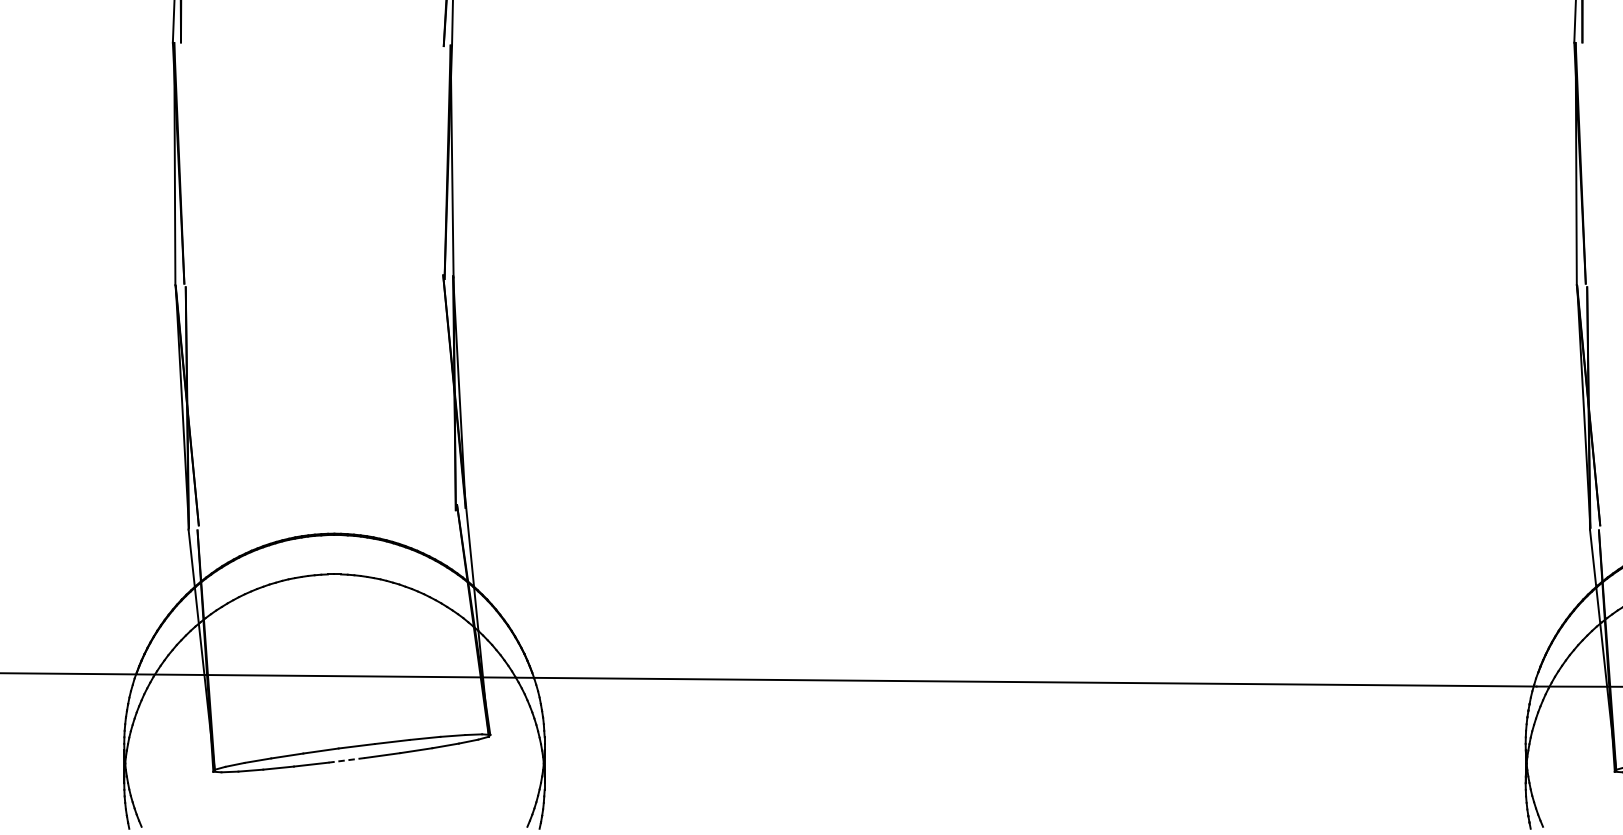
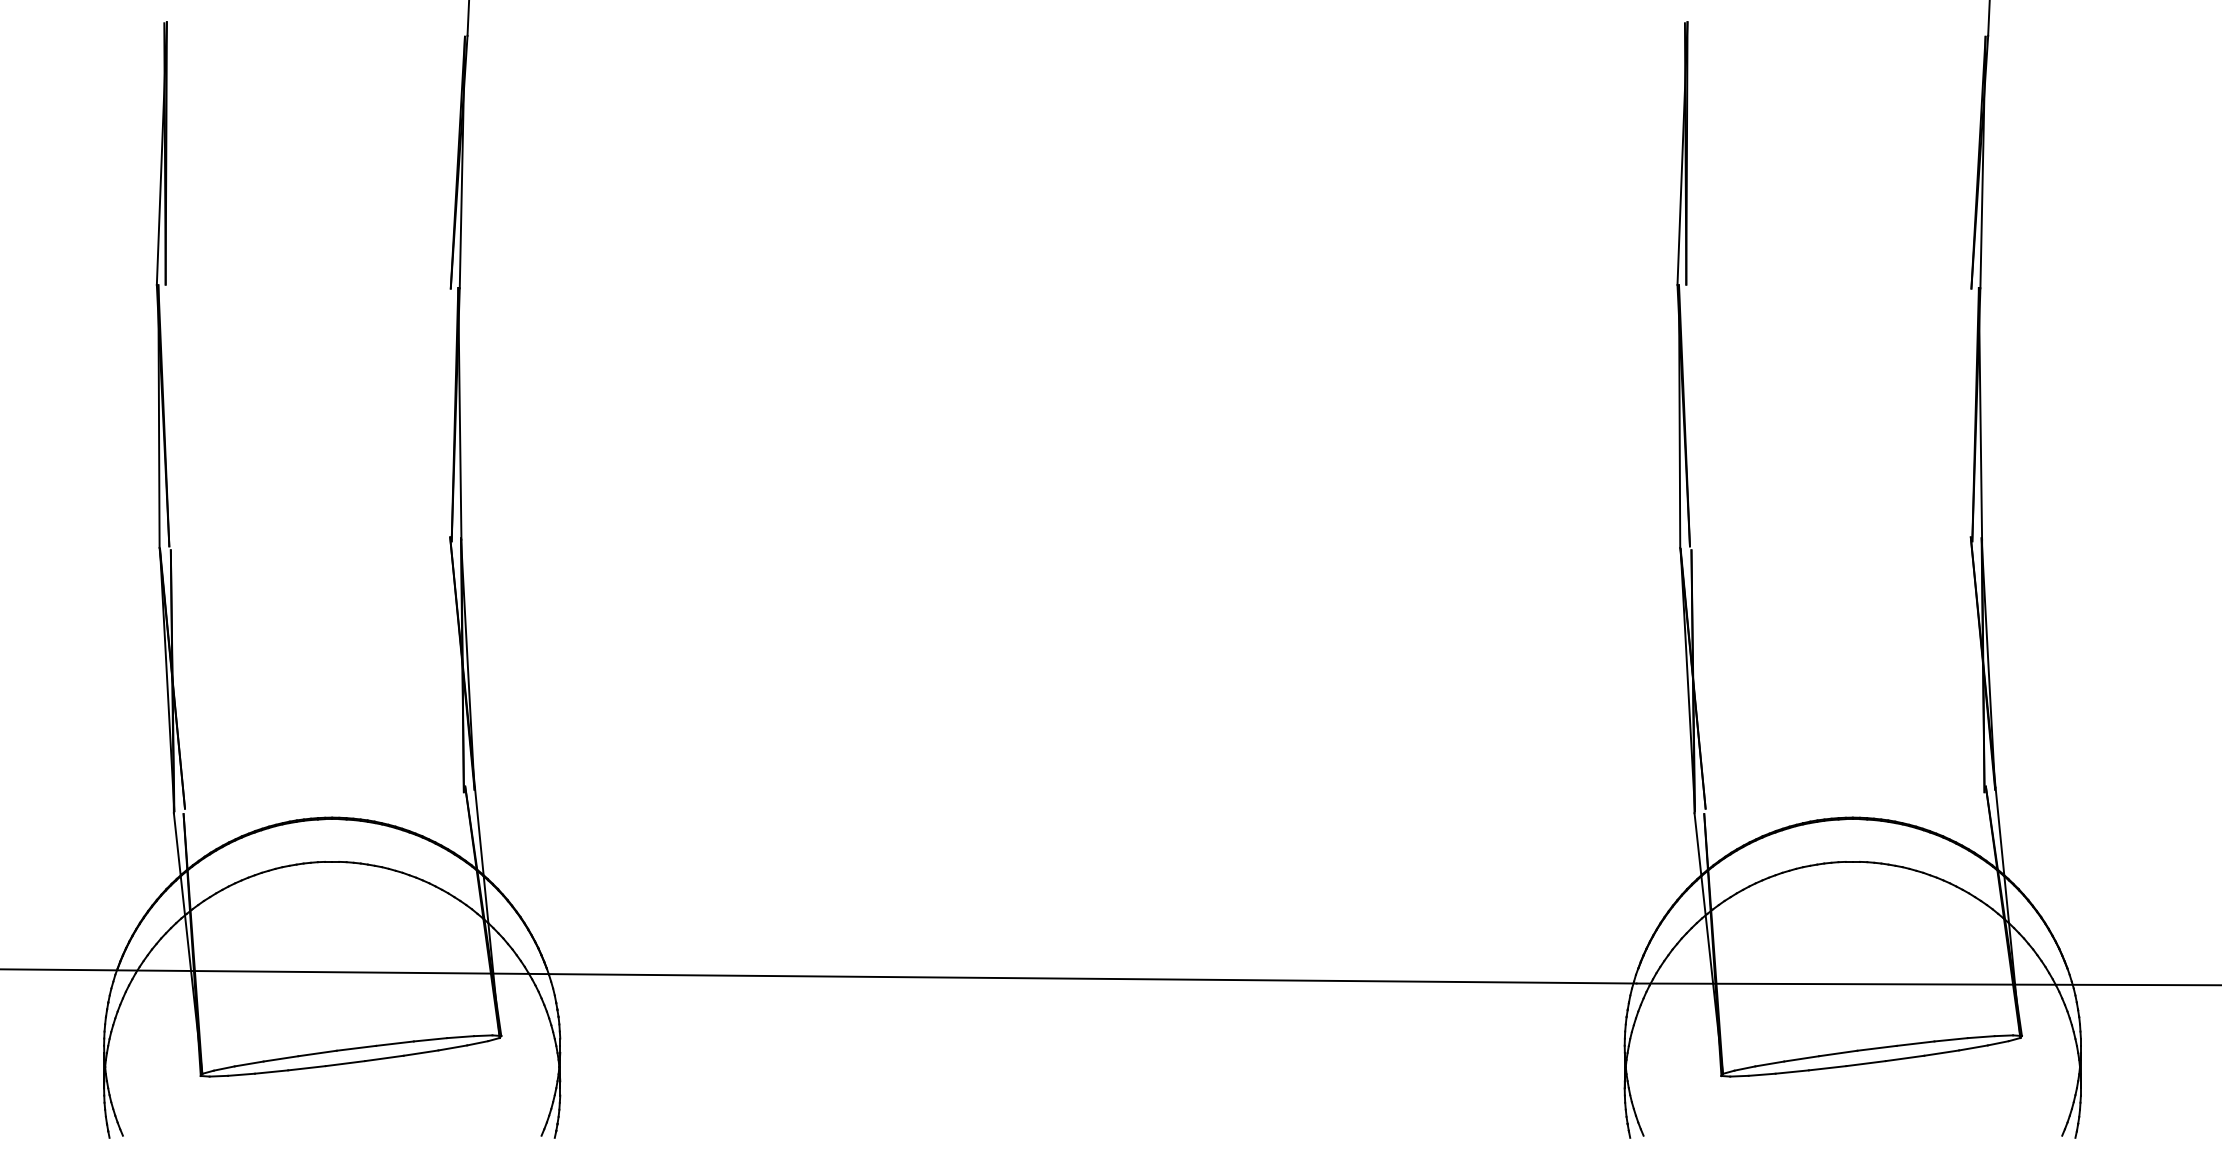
line: (346, 760) -> (345, 1063), dashed -> solid

